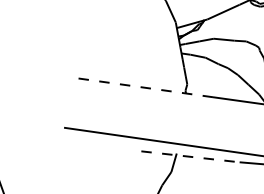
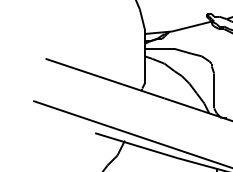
line: (141, 86) -> (105, 78), dashed -> solid
line: (190, 156) -> (136, 145), dashed -> solid

